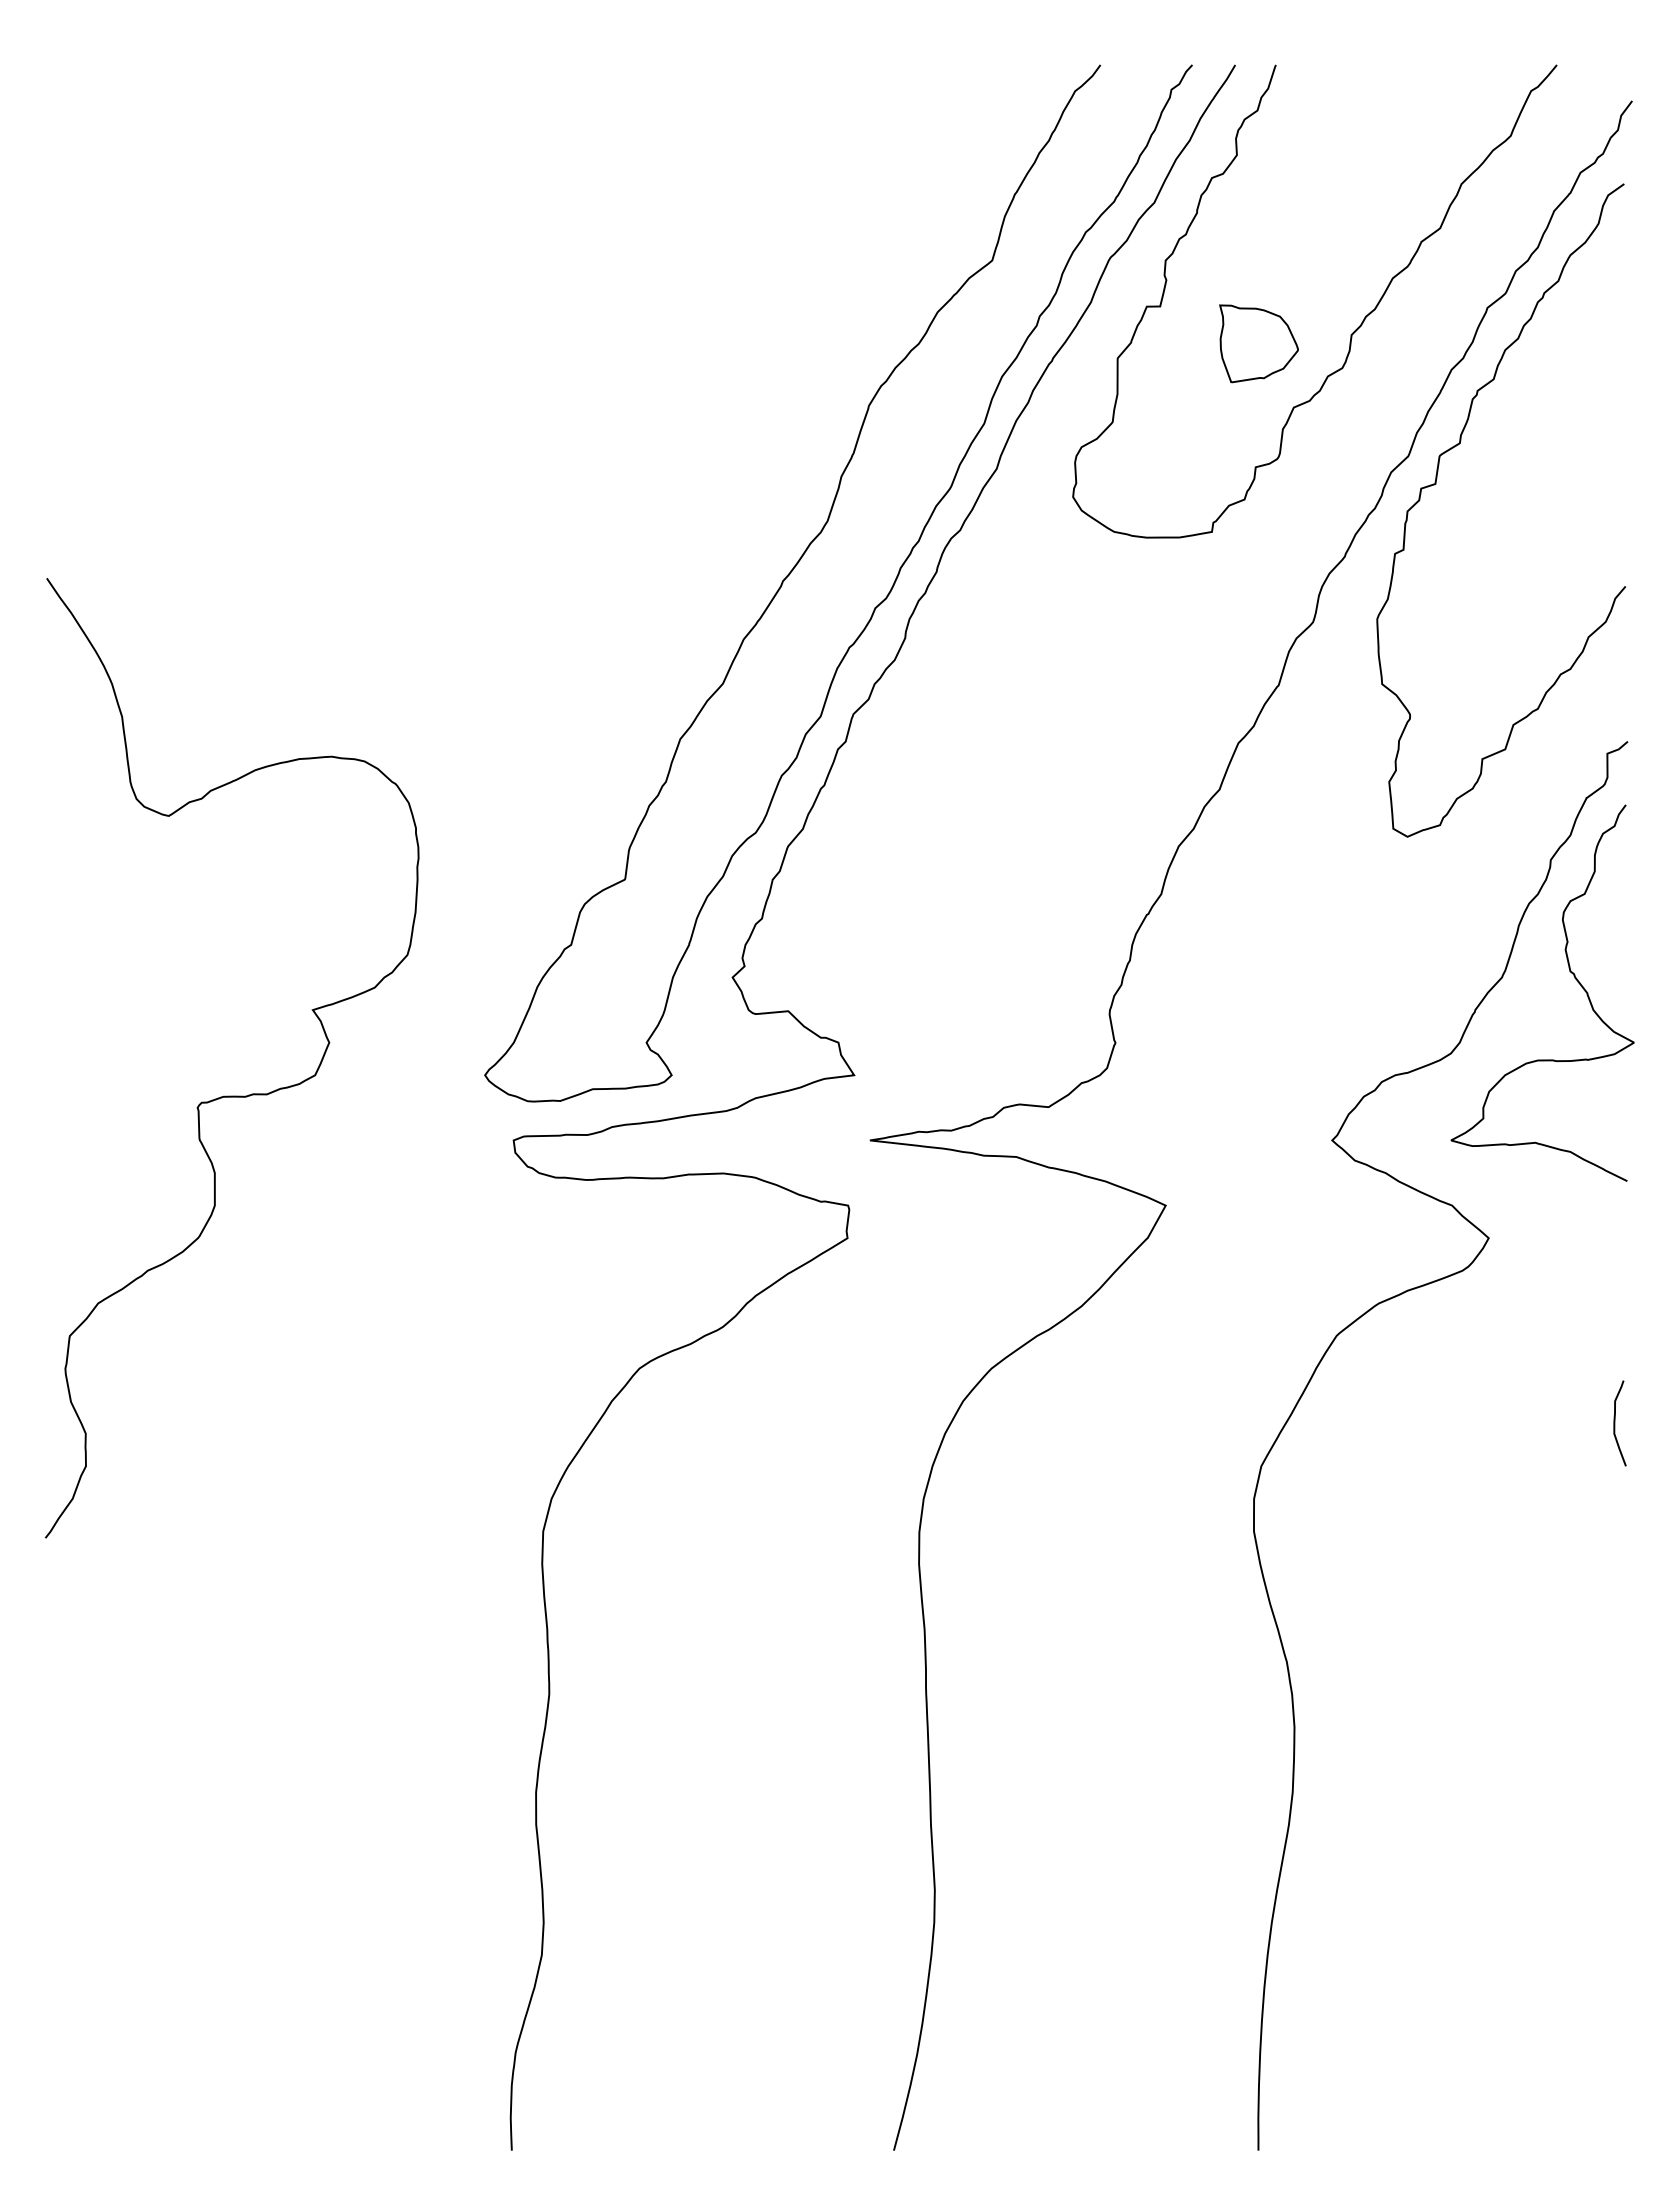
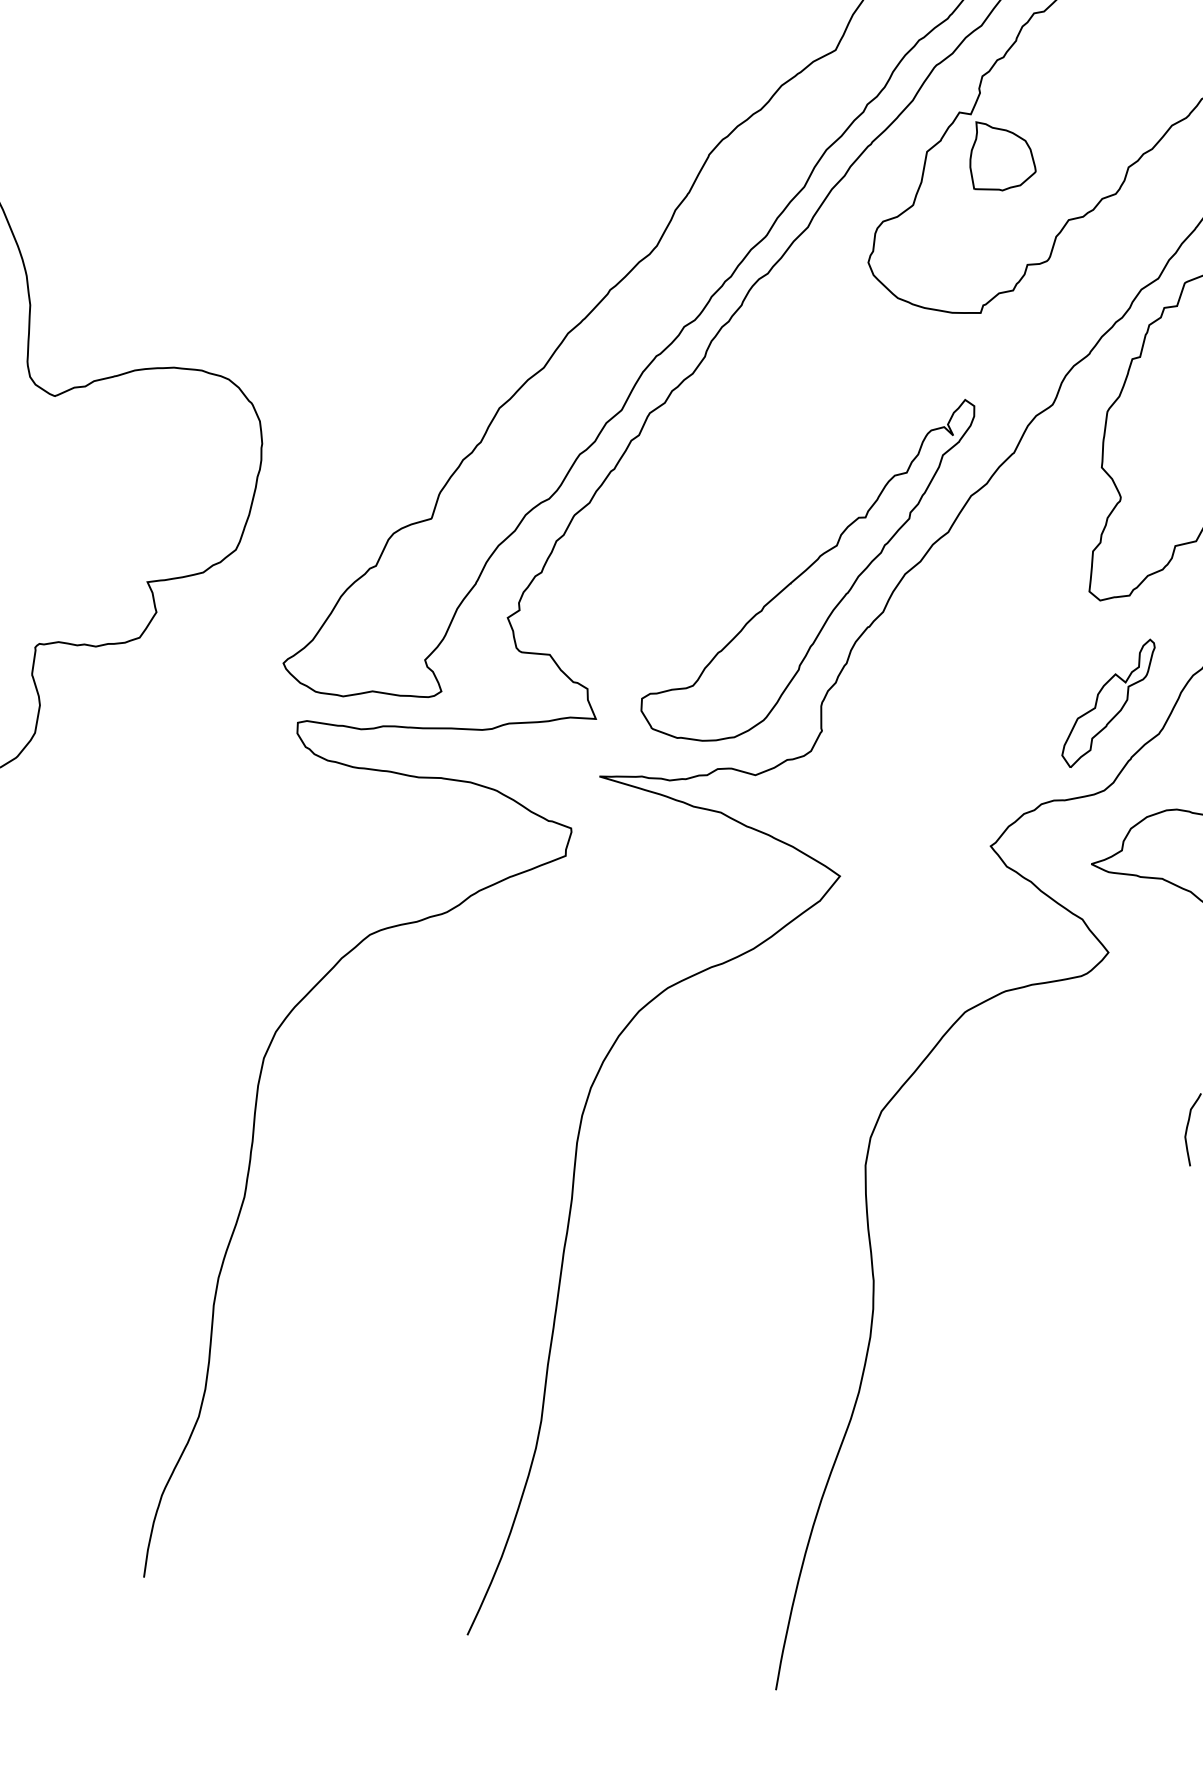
part: (1258, 343) -> (1003, 160), moved
part: (1064, 857) -> (806, 566), added
part: (1437, 952) -> (1108, 702), added

